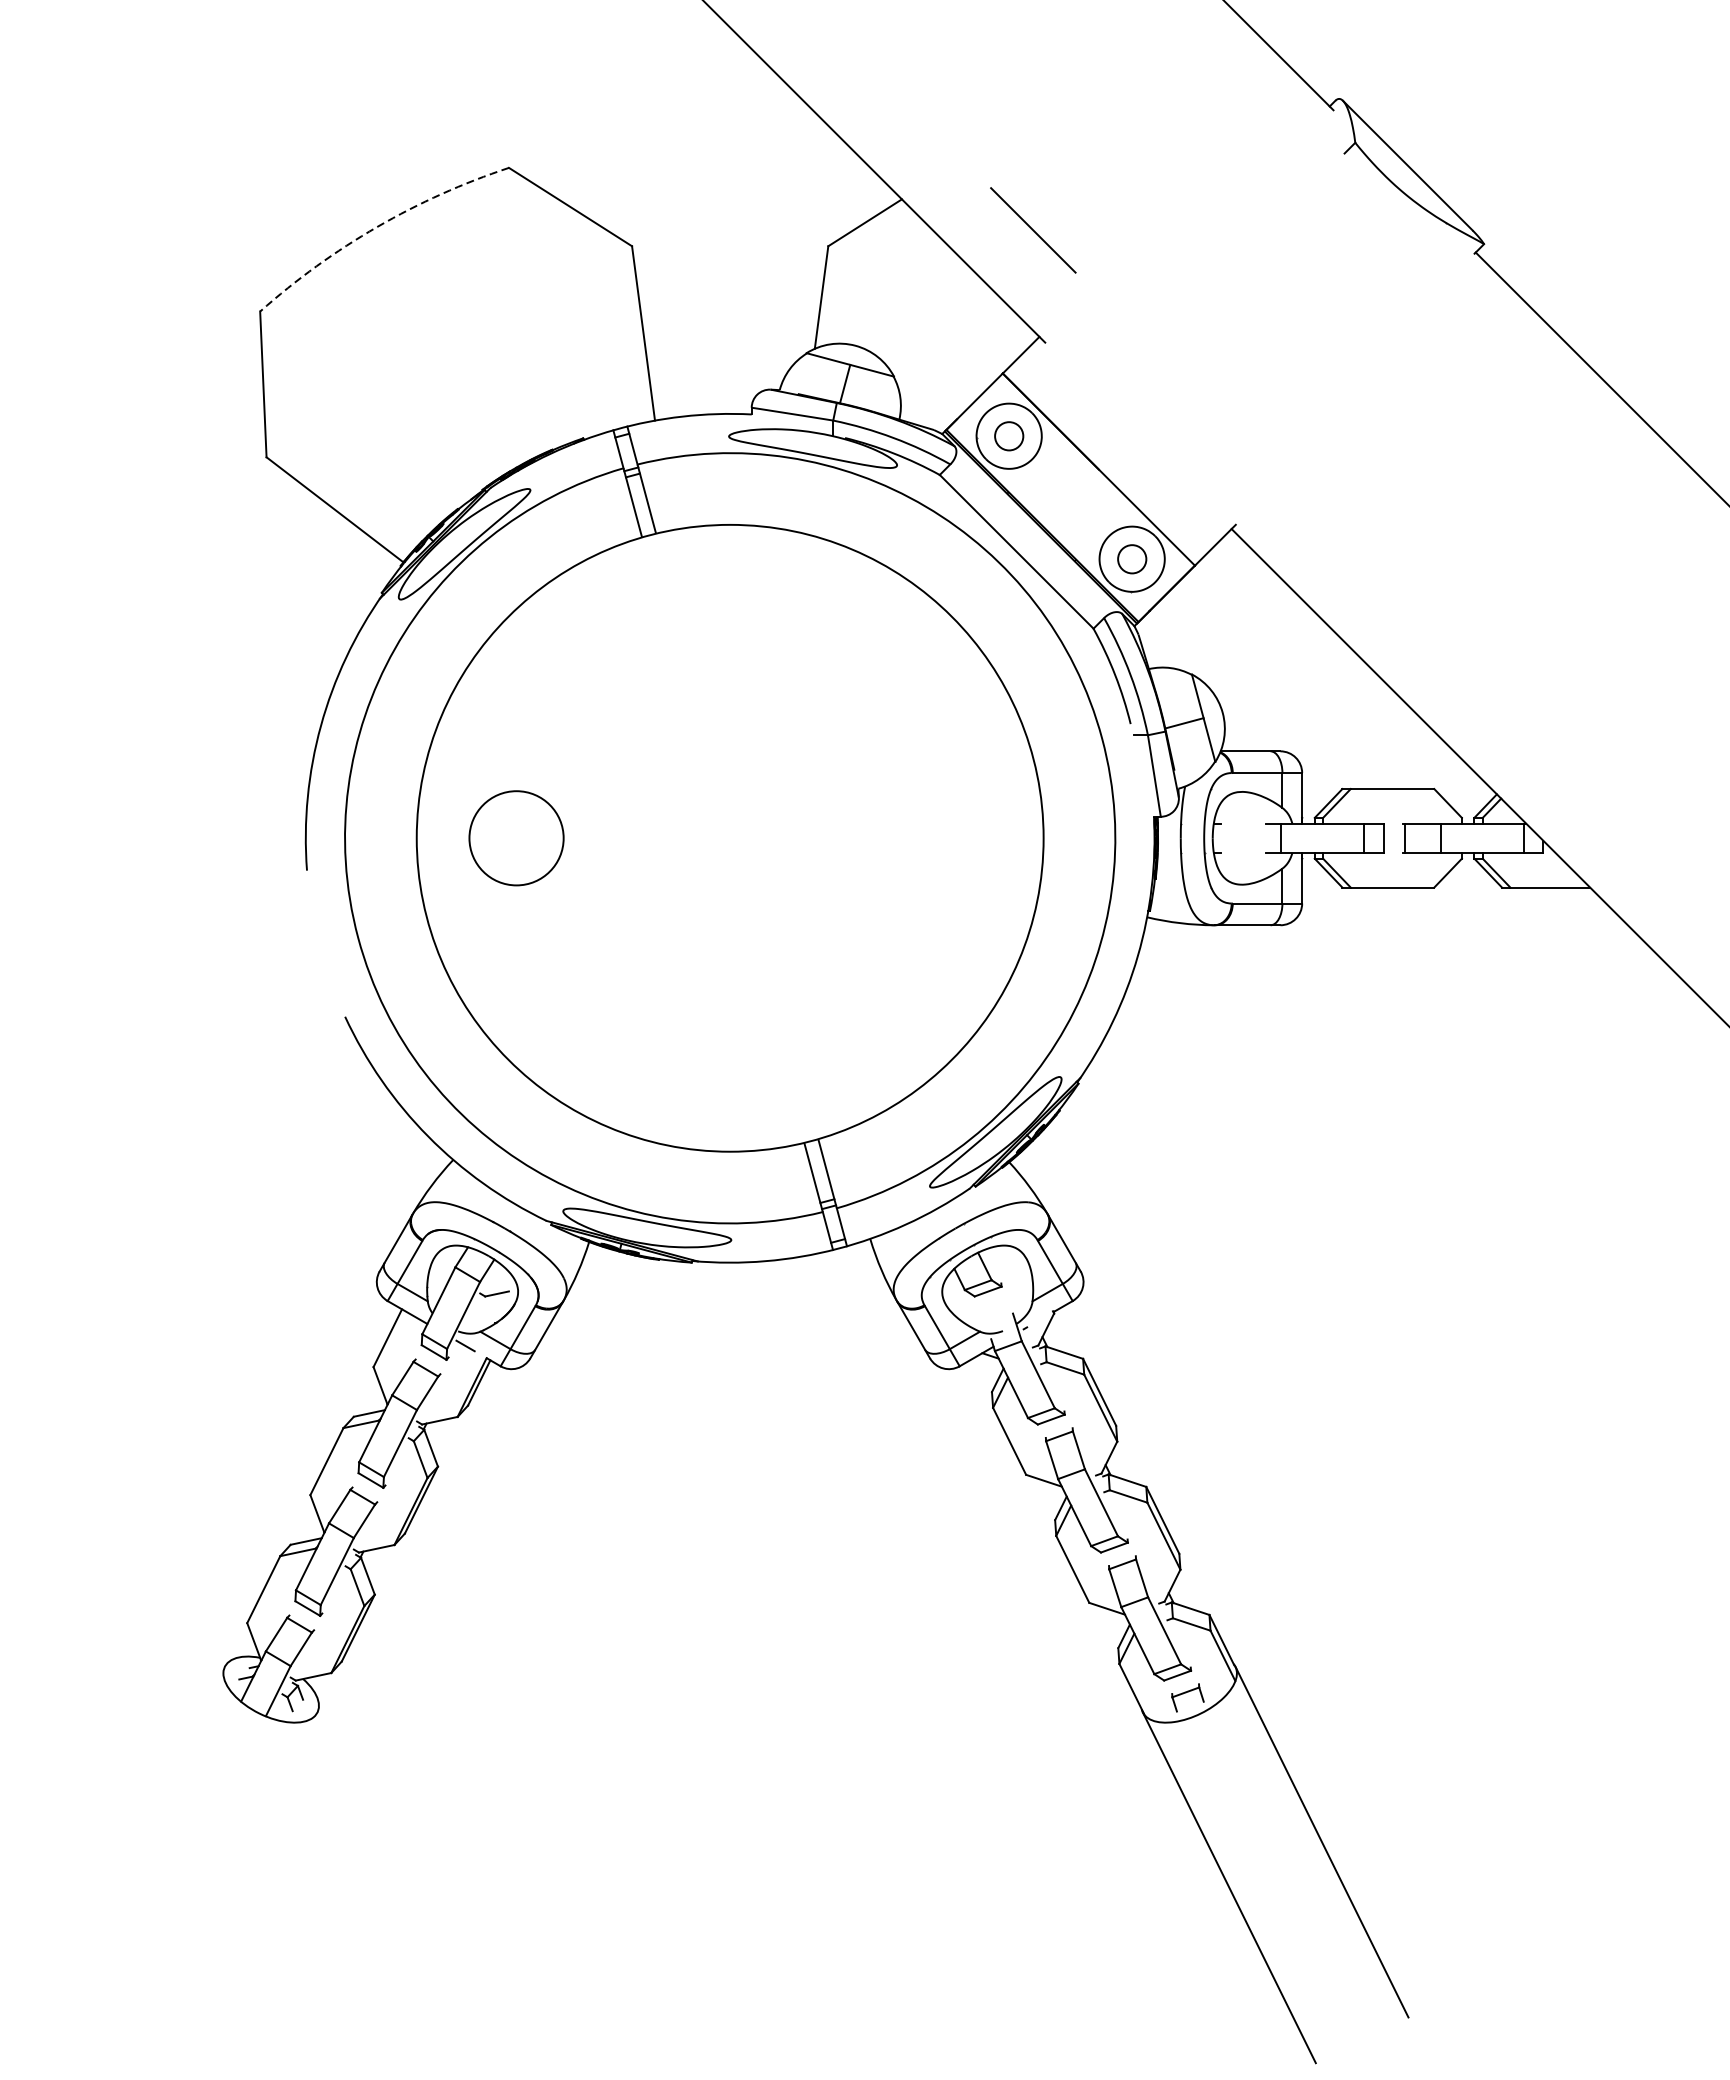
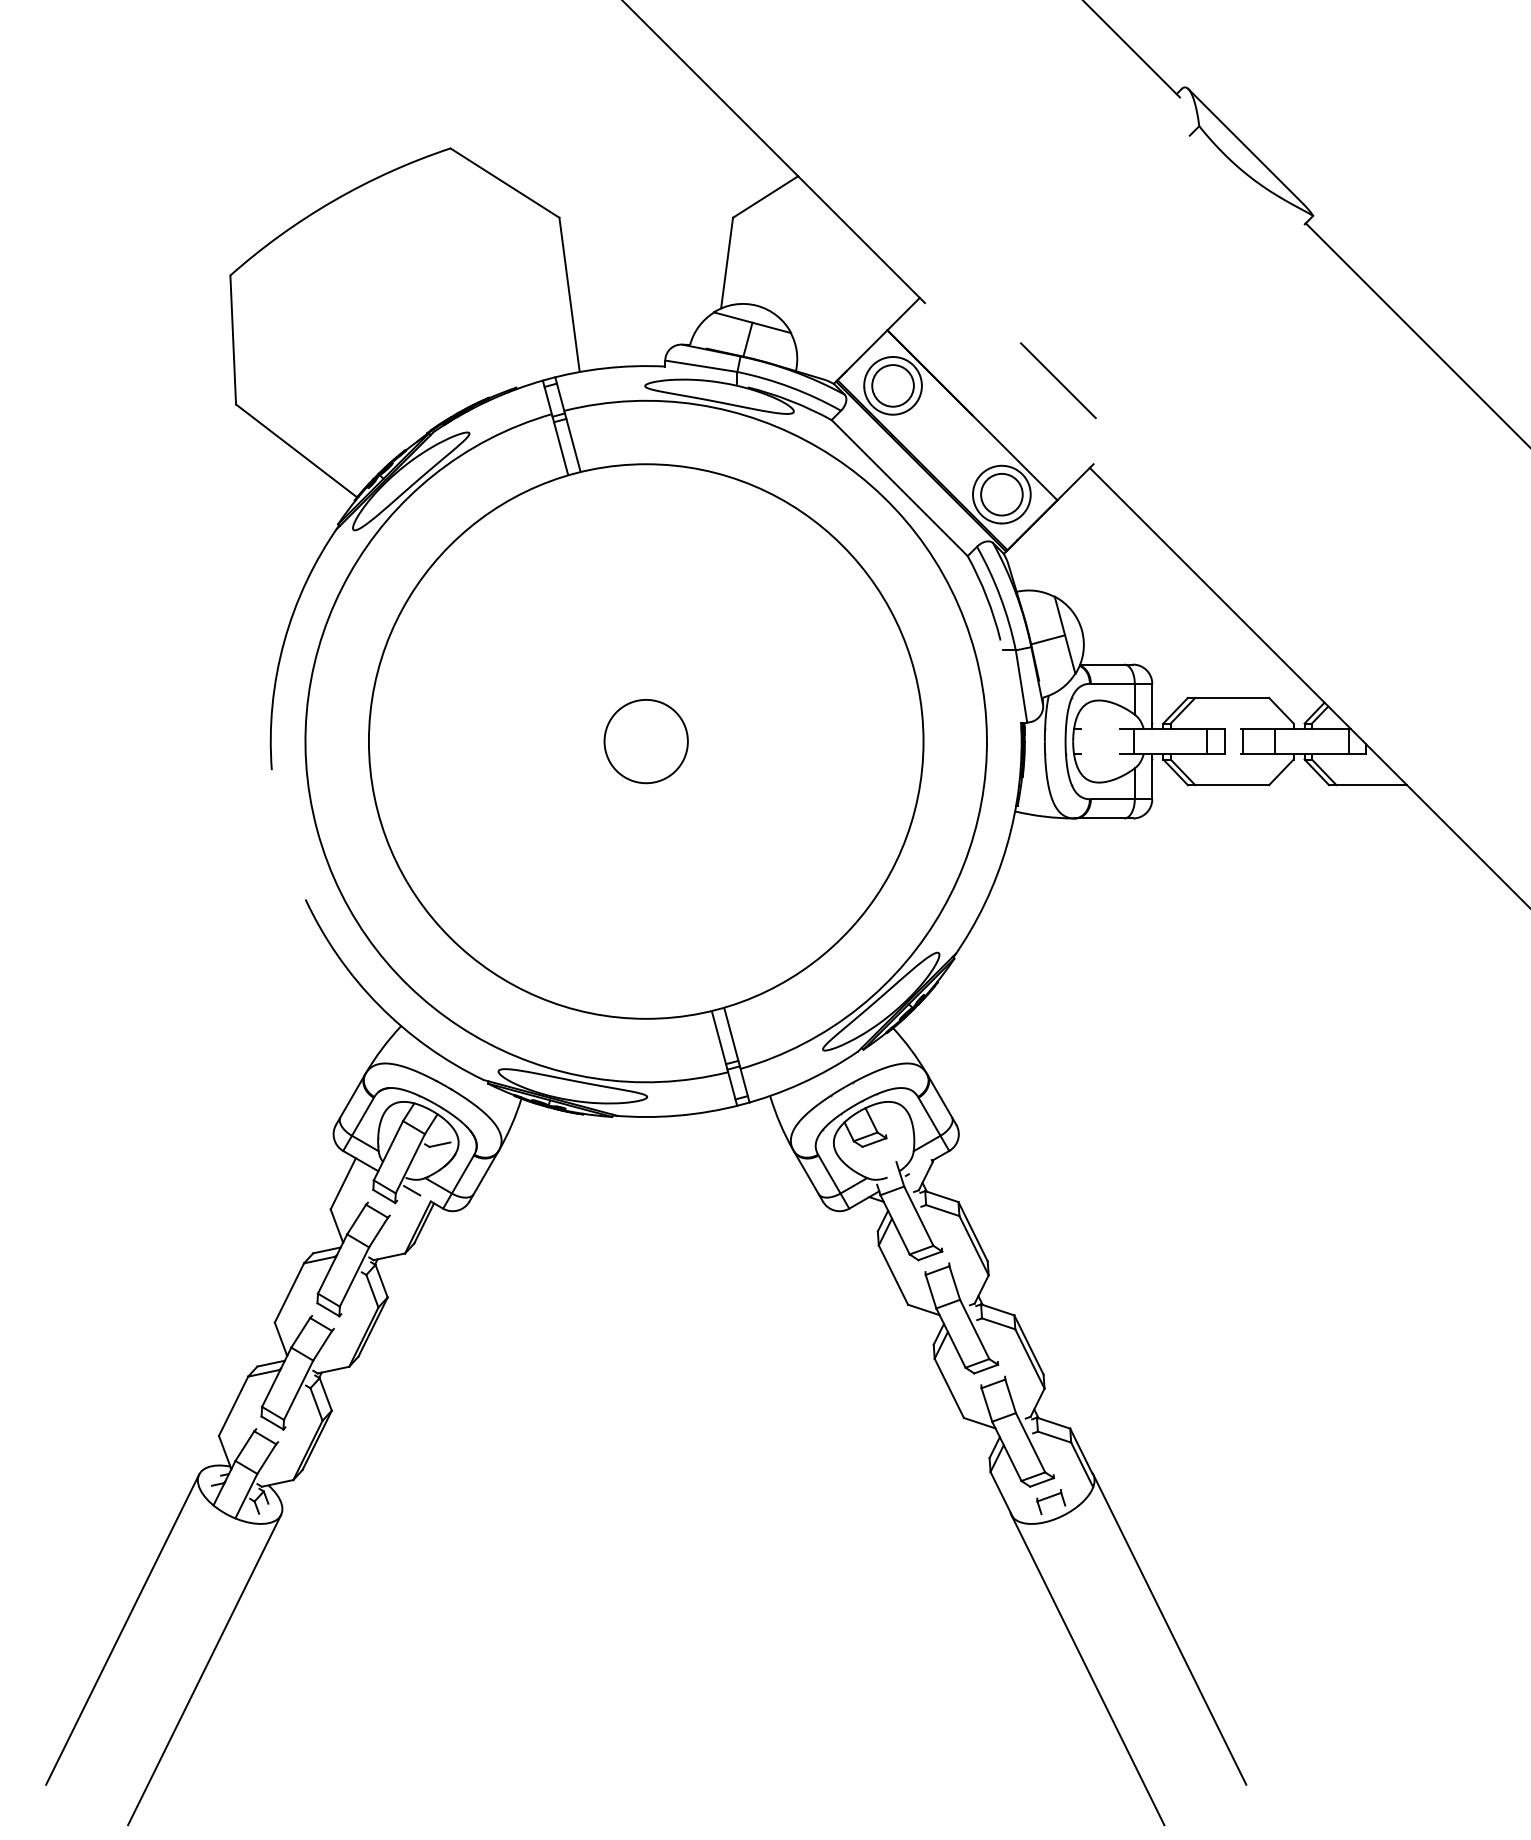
arc: (376, 226) -> (333, 200), dashed -> solid
line: (1033, 230) -> (1058, 380), moved
circle: (1008, 435) -> (892, 385), size x1.67
circle: (1131, 559) -> (1001, 494), size x1.67
circle: (515, 838) -> (645, 741), moved
line: (138, 1841) -> (122, 1629), added
line: (230, 1887) -> (204, 1669), added

